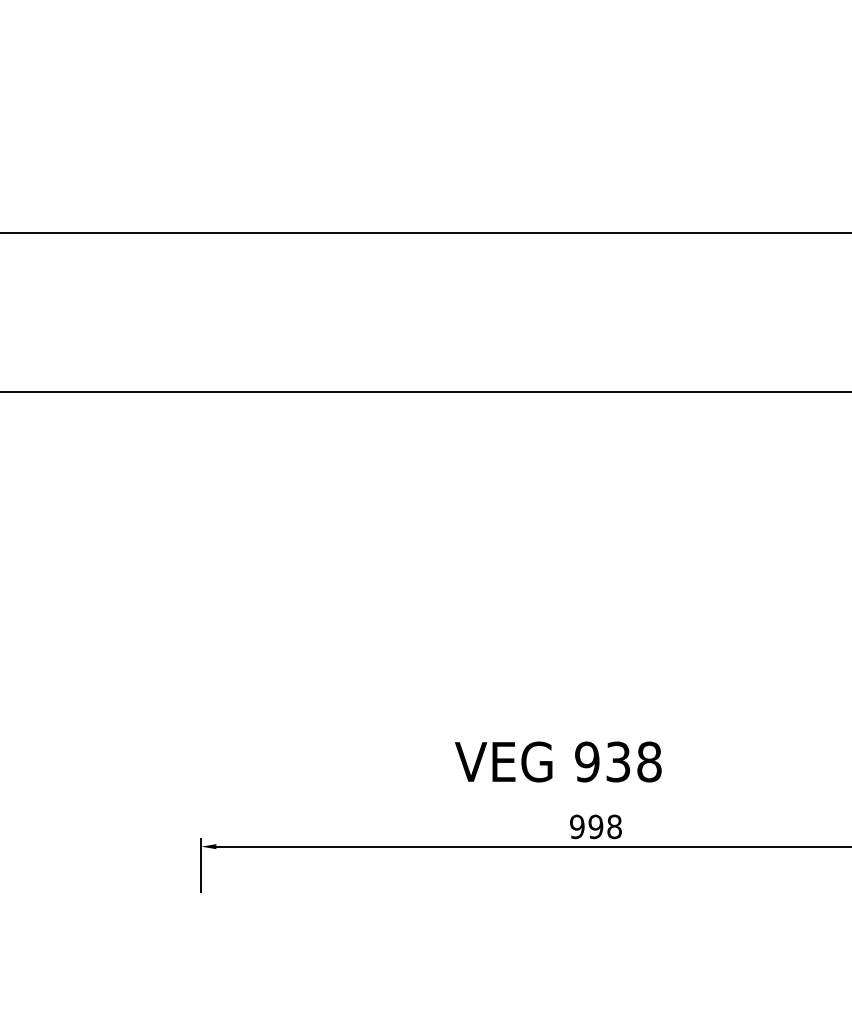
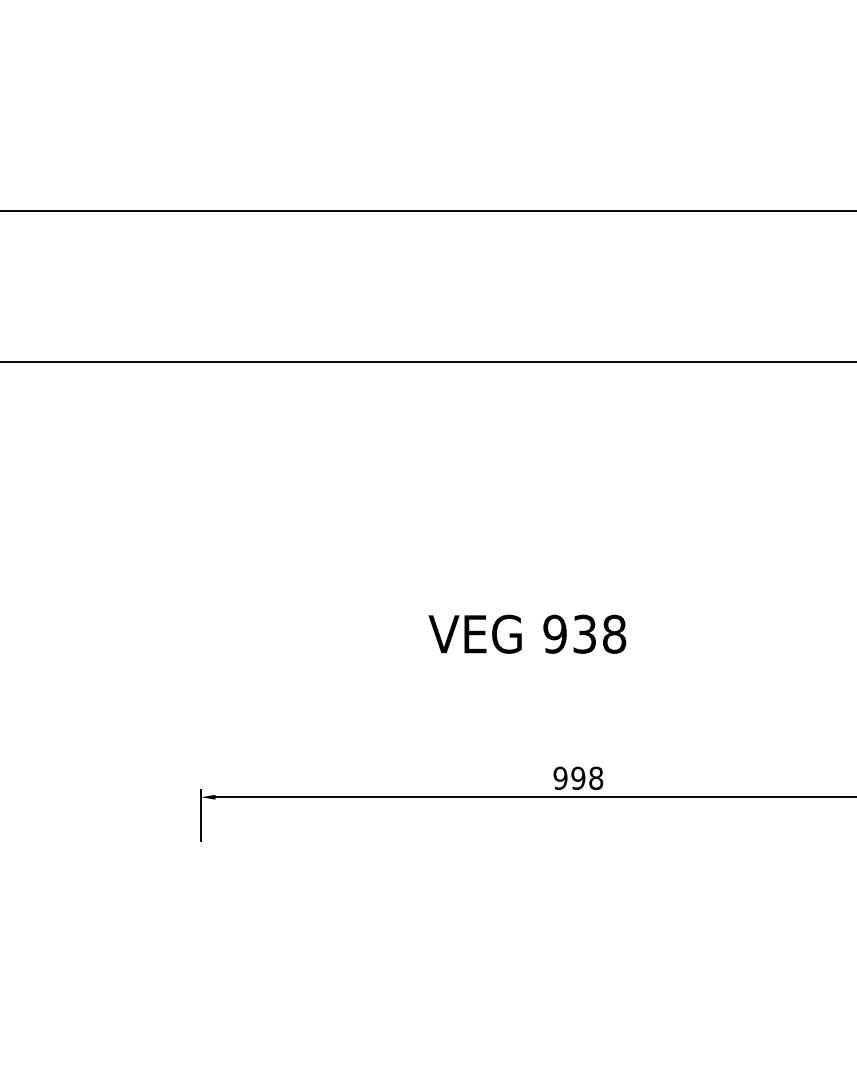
text: (558, 761) -> (527, 633), moved

